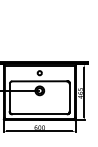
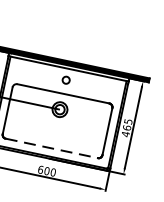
line: (39, 114) -> (51, 148), solid -> dashed

